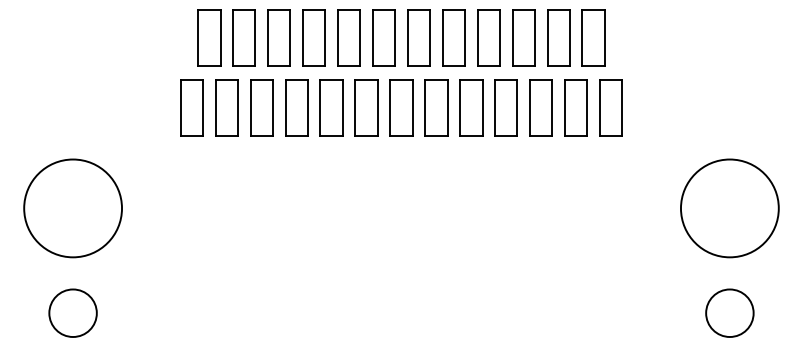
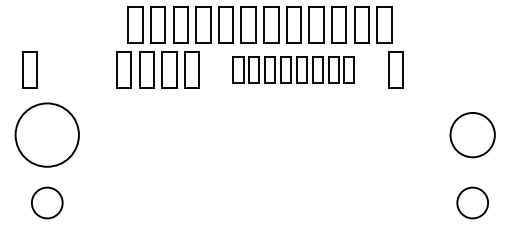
part: (45, 107) -> (29, 69), added
part: (453, 107) -> (293, 69), size x0.7
circle: (729, 207) -> (472, 134), size x0.7

